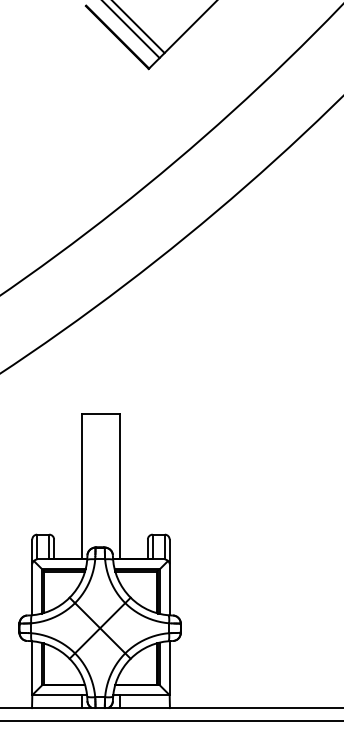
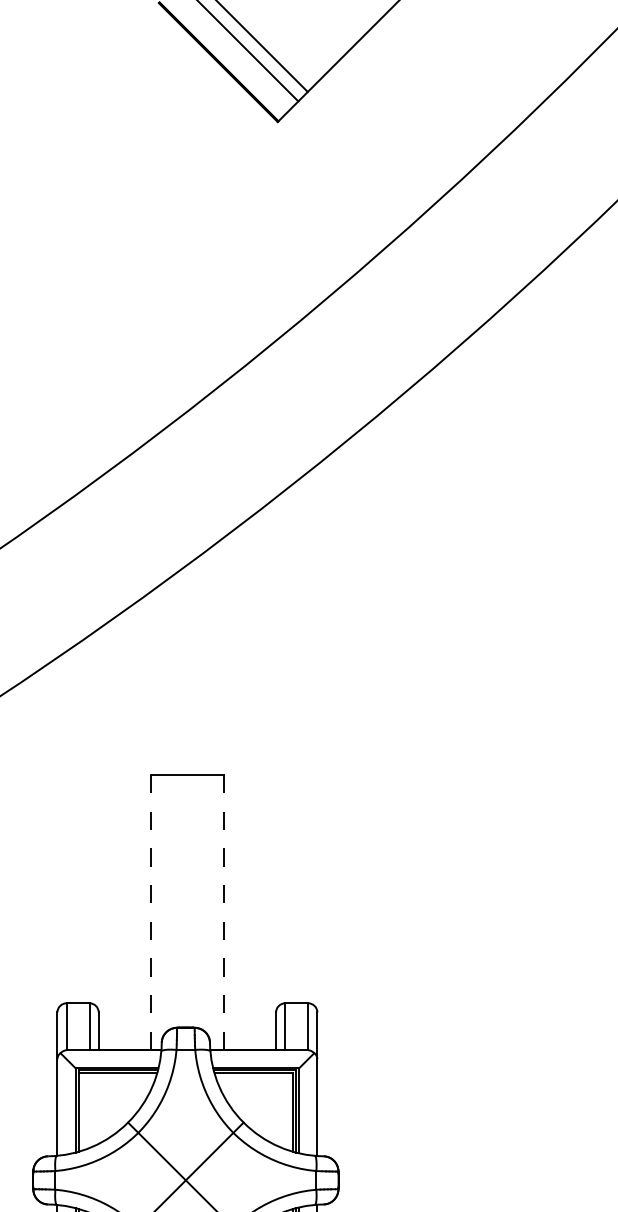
line: (81, 486) -> (150, 912), solid -> dashed
line: (120, 486) -> (224, 912), solid -> dashed

